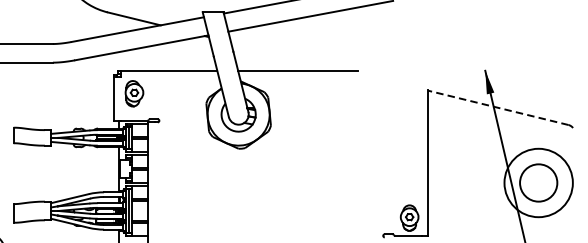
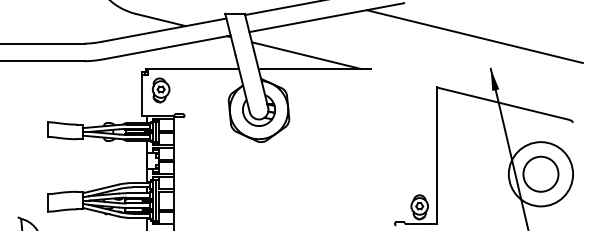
line: (467, 36) -> (474, 36), added
line: (289, 56) -> (306, 55), added
line: (498, 107) -> (503, 103), dashed -> solid

